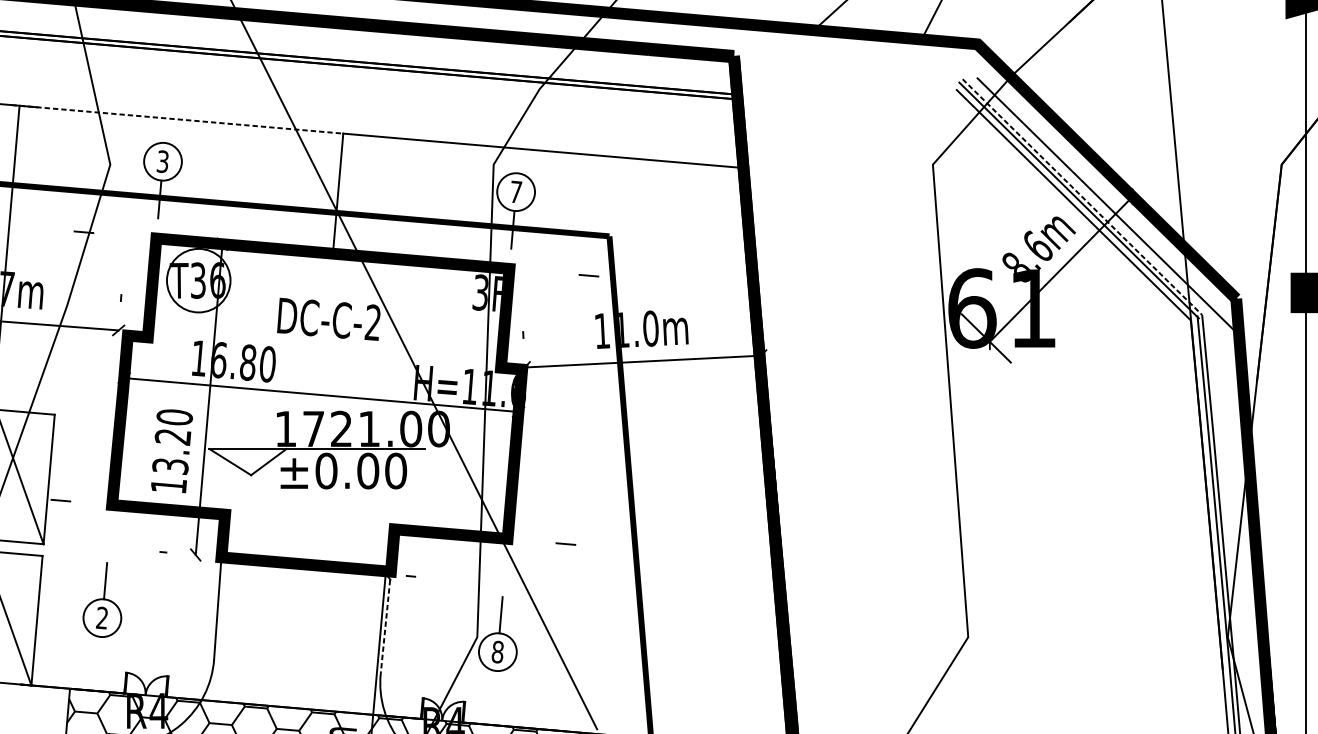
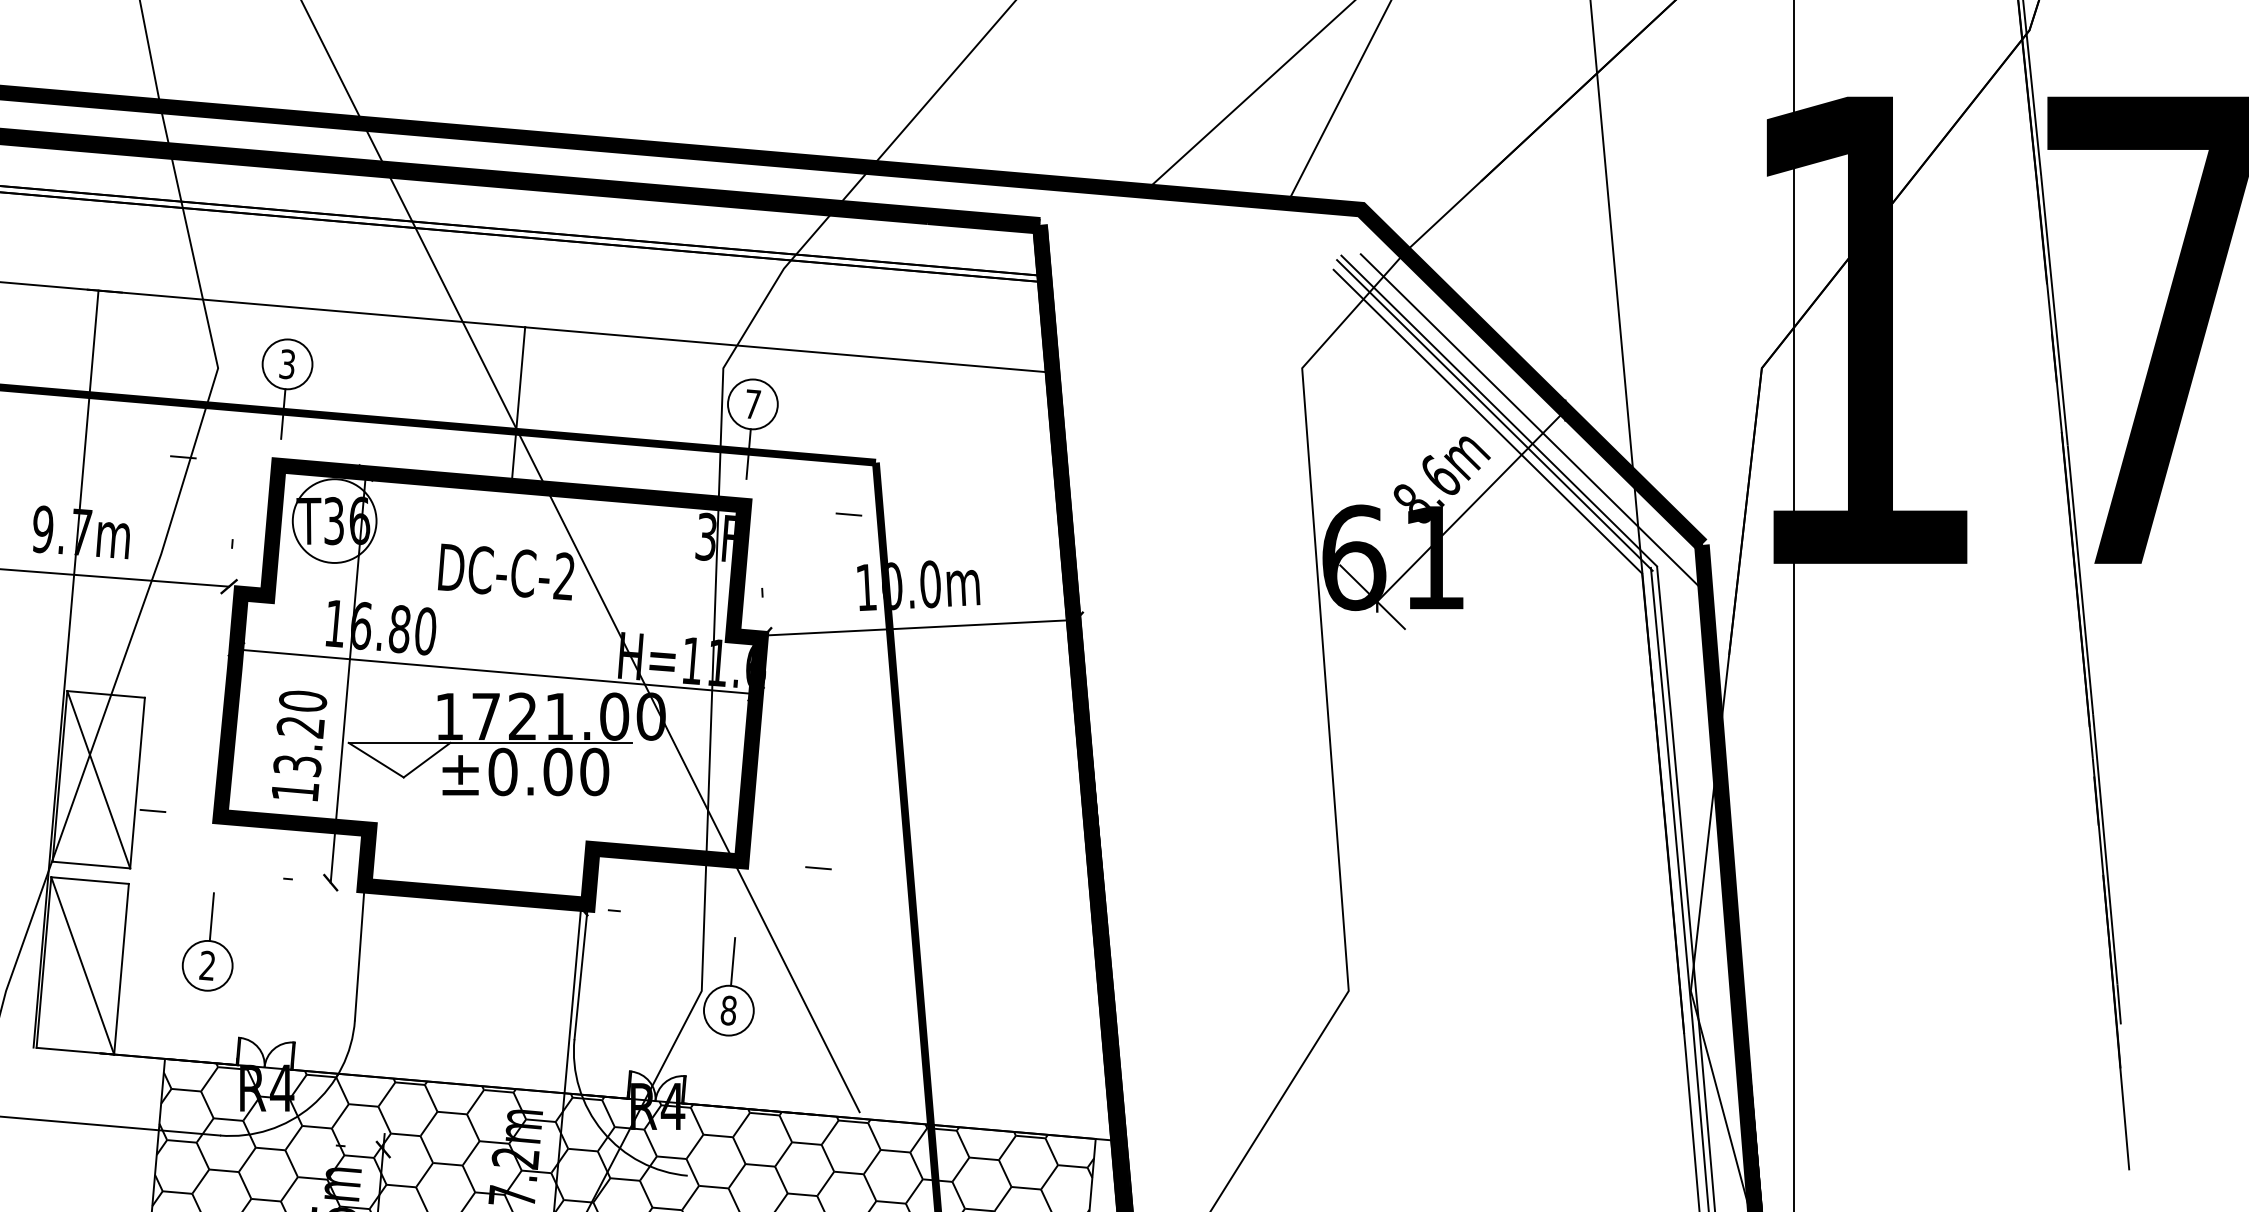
line: (177, 119) -> (306, 308), dashed -> solid
line: (1082, 197) -> (1499, 411), dashed -> solid
text: (622, 330) -> (892, 586), 11.0m -> 10.0m
line: (386, 622) -> (581, 971), dashed -> solid

